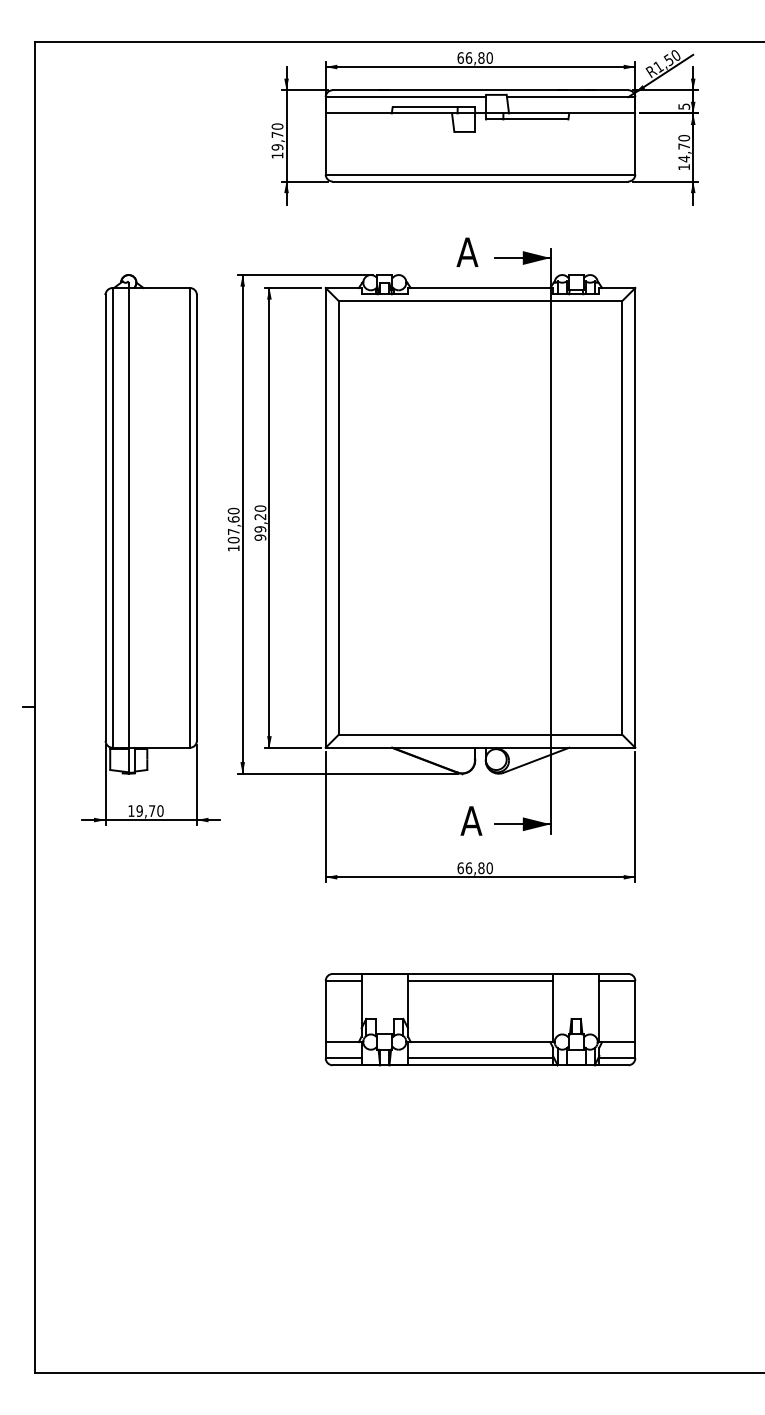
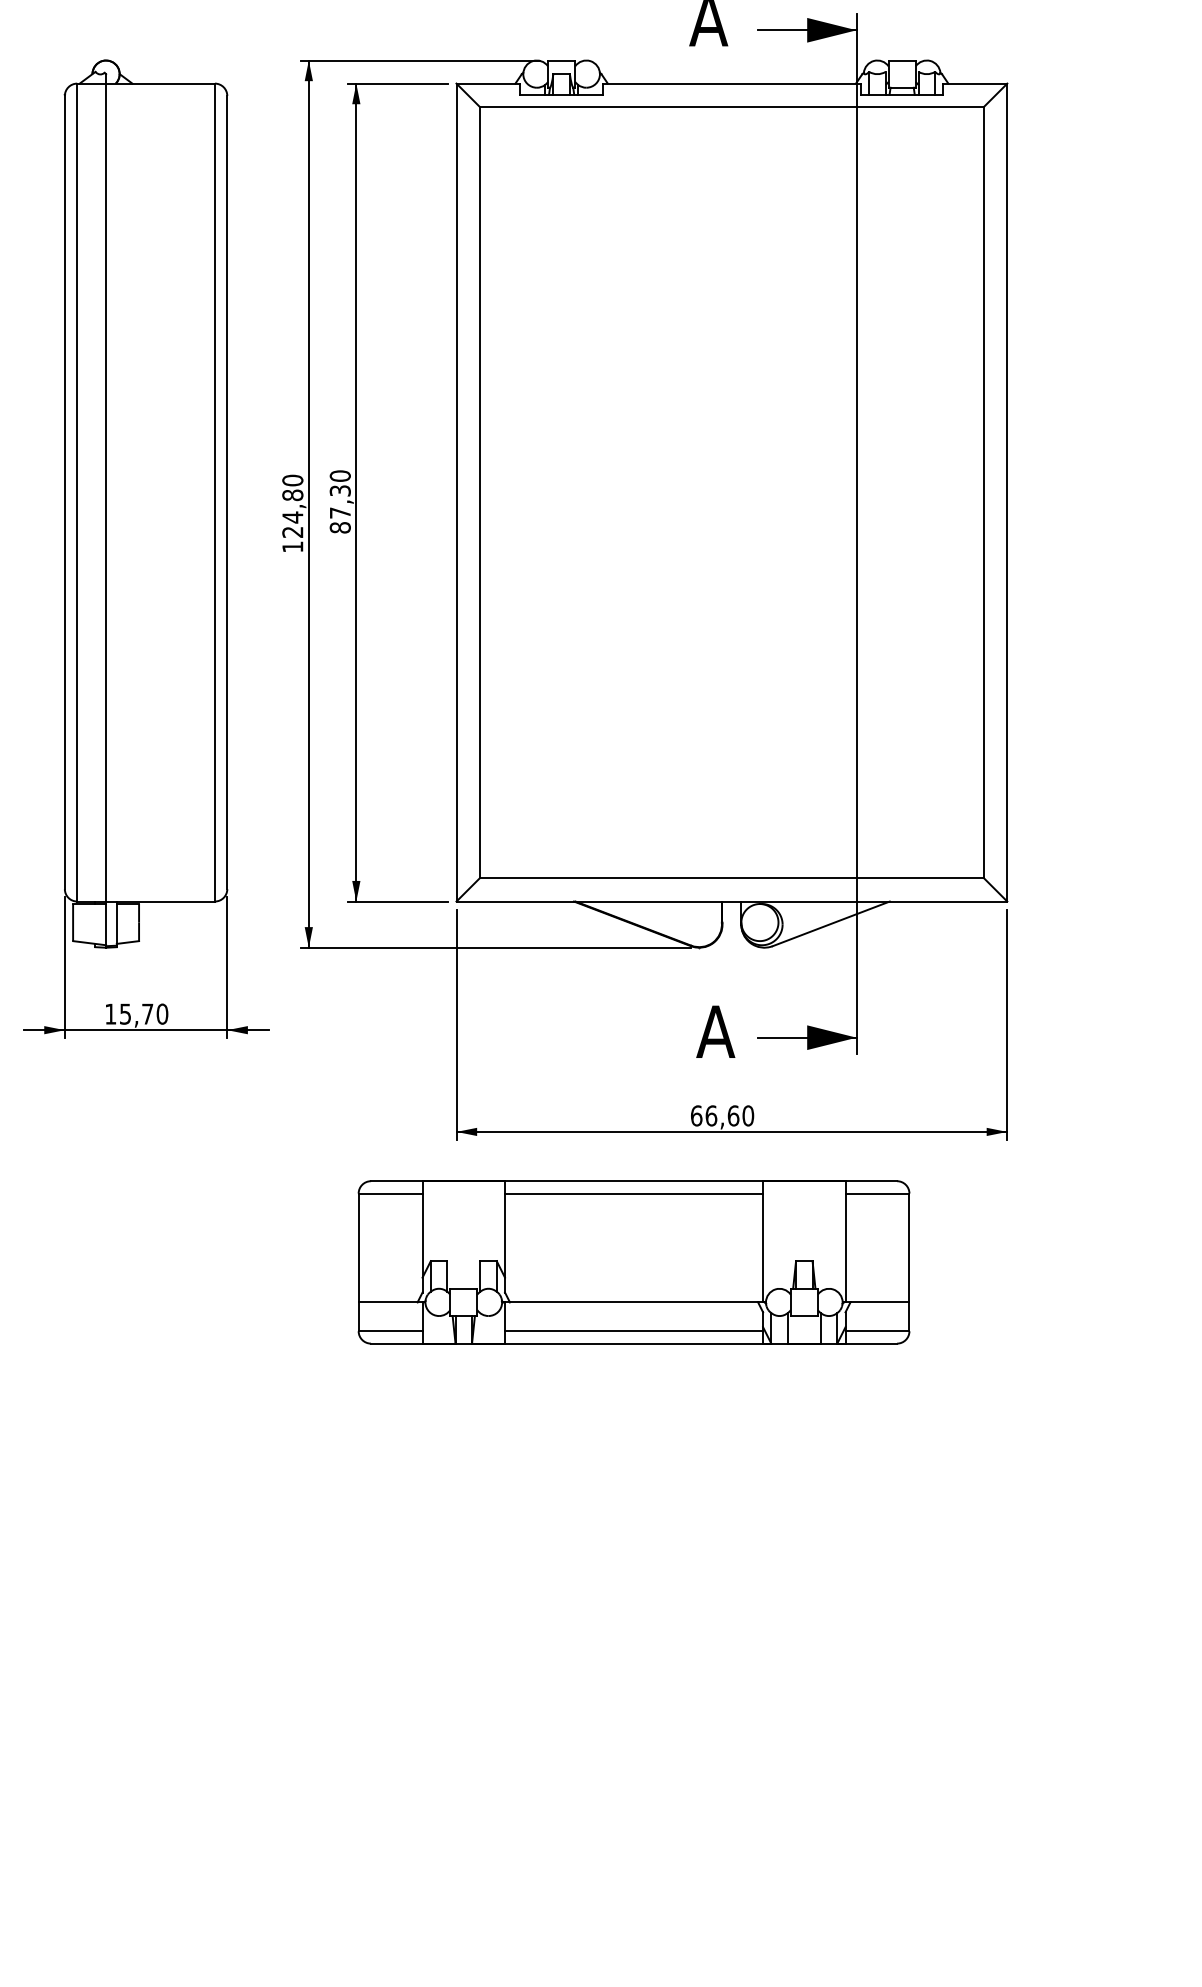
text: (260, 526) -> (340, 507), 99,20 -> 87,30
text: (233, 529) -> (292, 513), 107,60 -> 124,80
text: (139, 810) -> (125, 1013), 19,70 -> 15,70
text: (481, 867) -> (733, 1114), 66,80 -> 66,60
part: (480, 1019) -> (634, 1262), moved

